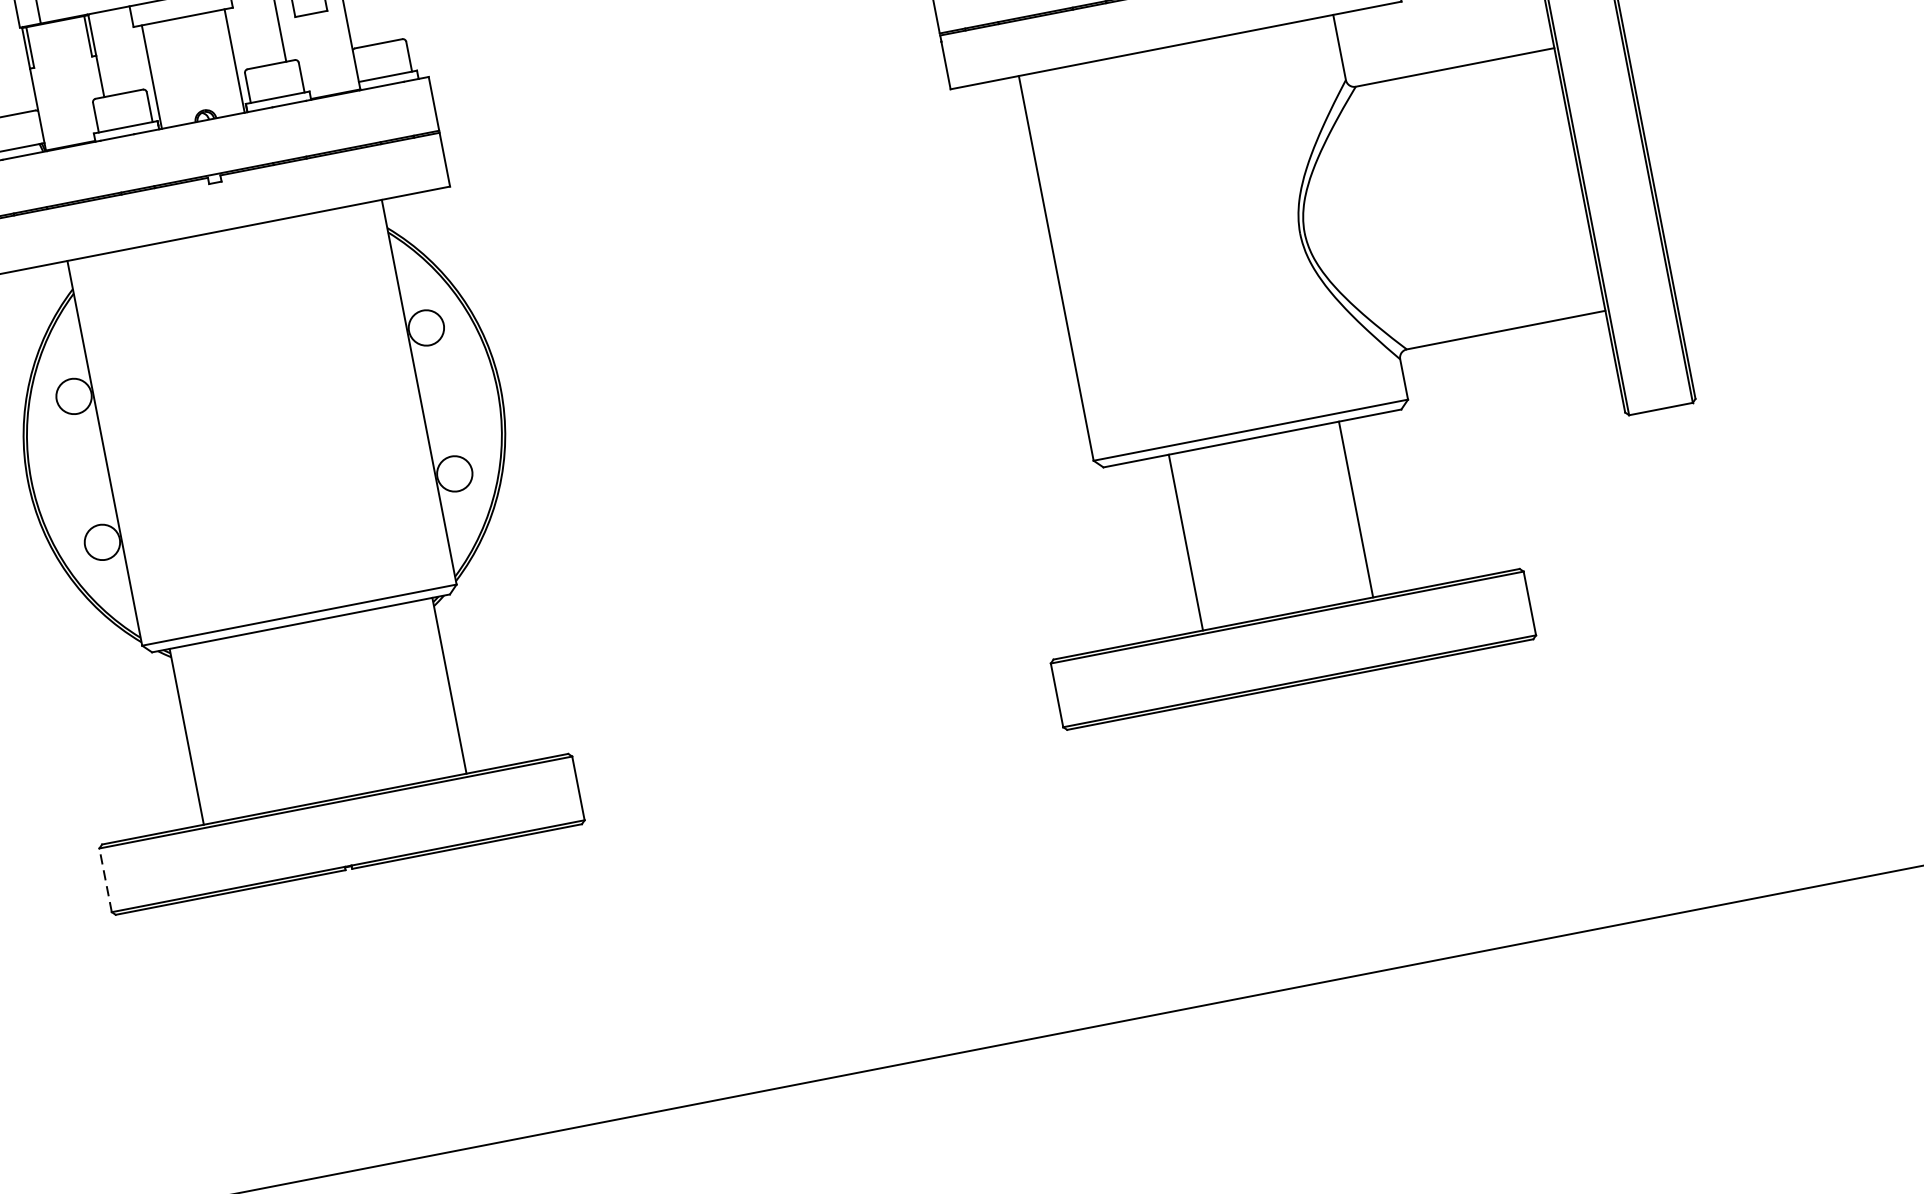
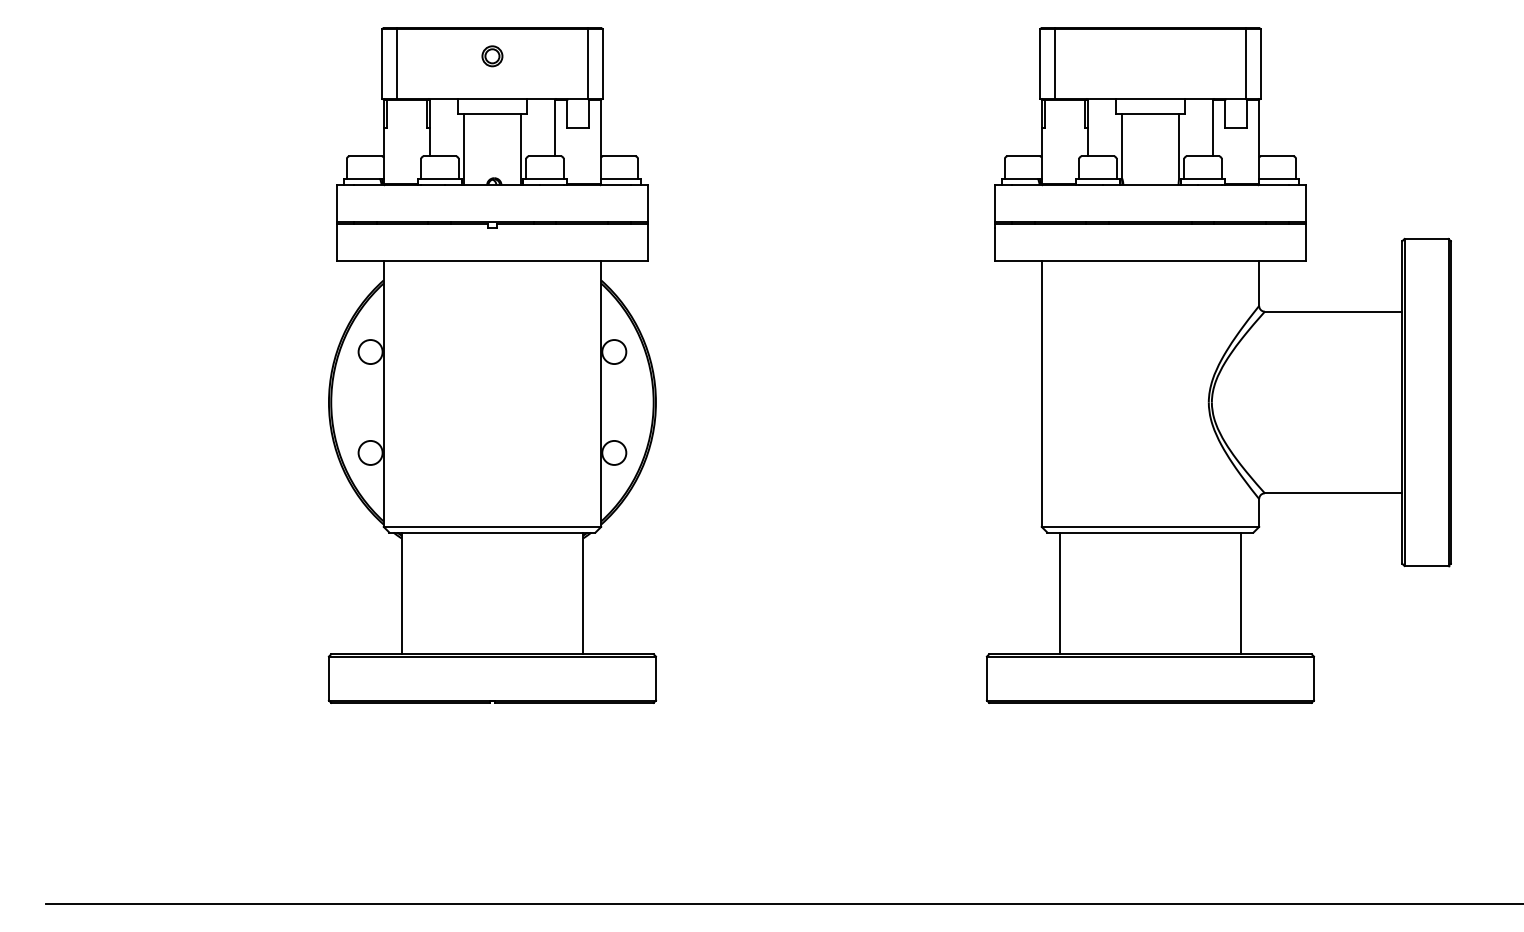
line: (1356, 509) -> (1241, 593), moved
line: (1185, 542) -> (1059, 593), moved
line: (104, 880) -> (328, 678), dashed -> solid

